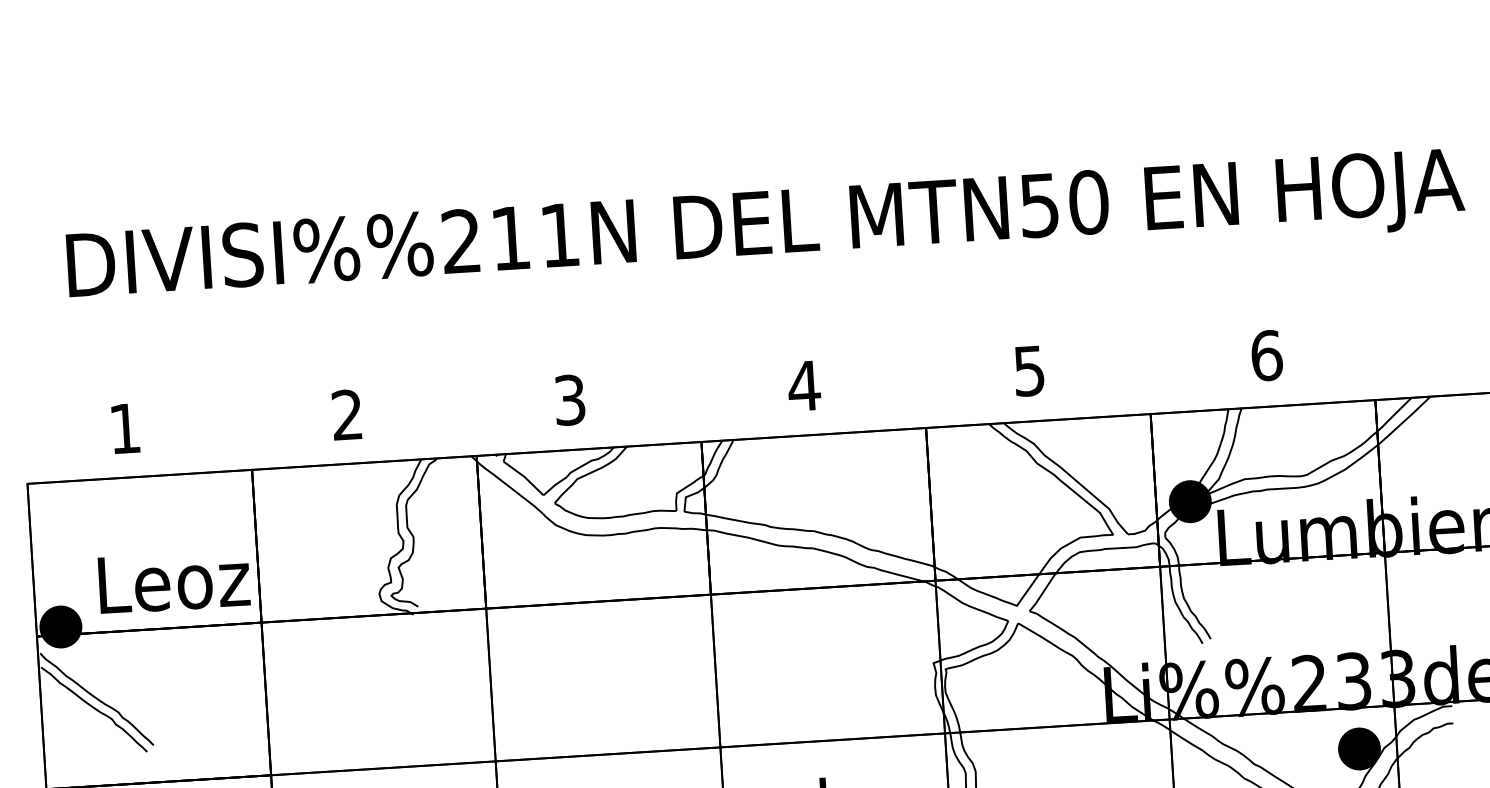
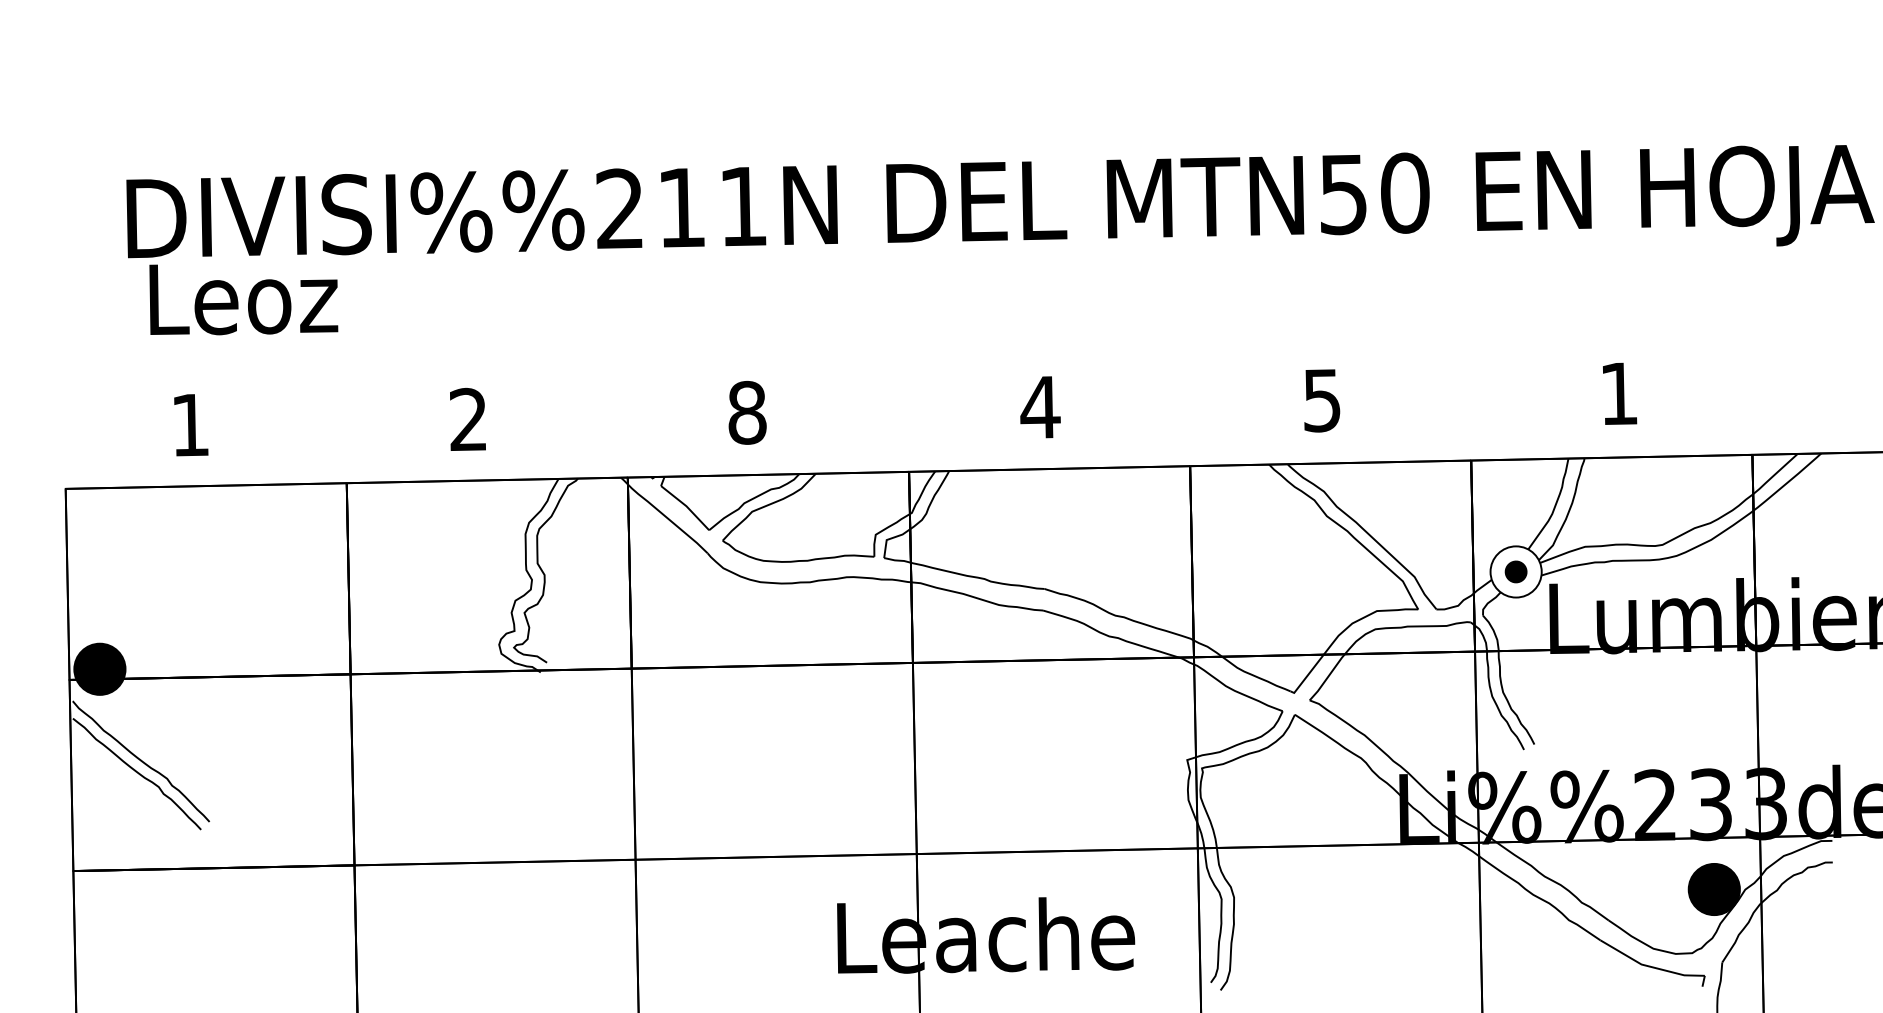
text: (1267, 355) -> (1619, 393), 6 -> 1
text: (570, 399) -> (747, 412), 3 -> 8
fill: (1189, 501) -> (1515, 571), removed
text: (174, 582) -> (243, 299), moved

